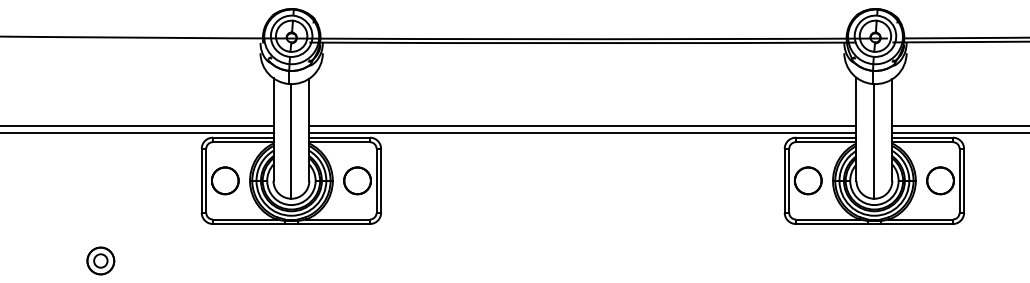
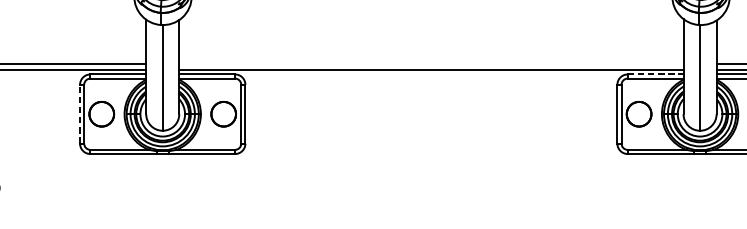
line: (582, 126) -> (431, 64), removed
line: (826, 137) -> (655, 74), solid -> dashed
line: (201, 180) -> (79, 113), solid -> dashed

